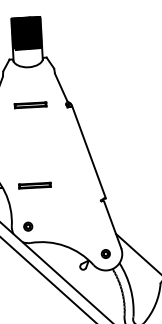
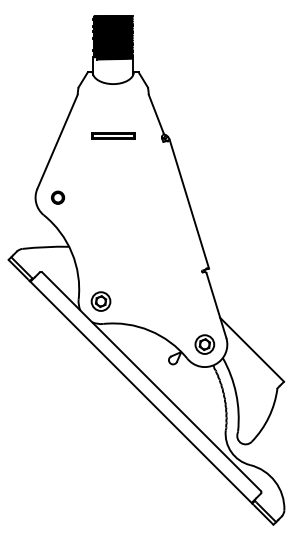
part: (35, 185) -> (113, 245), removed
part: (27, 226) -> (100, 301), size x1.67
part: (105, 253) -> (204, 344), size x1.67

